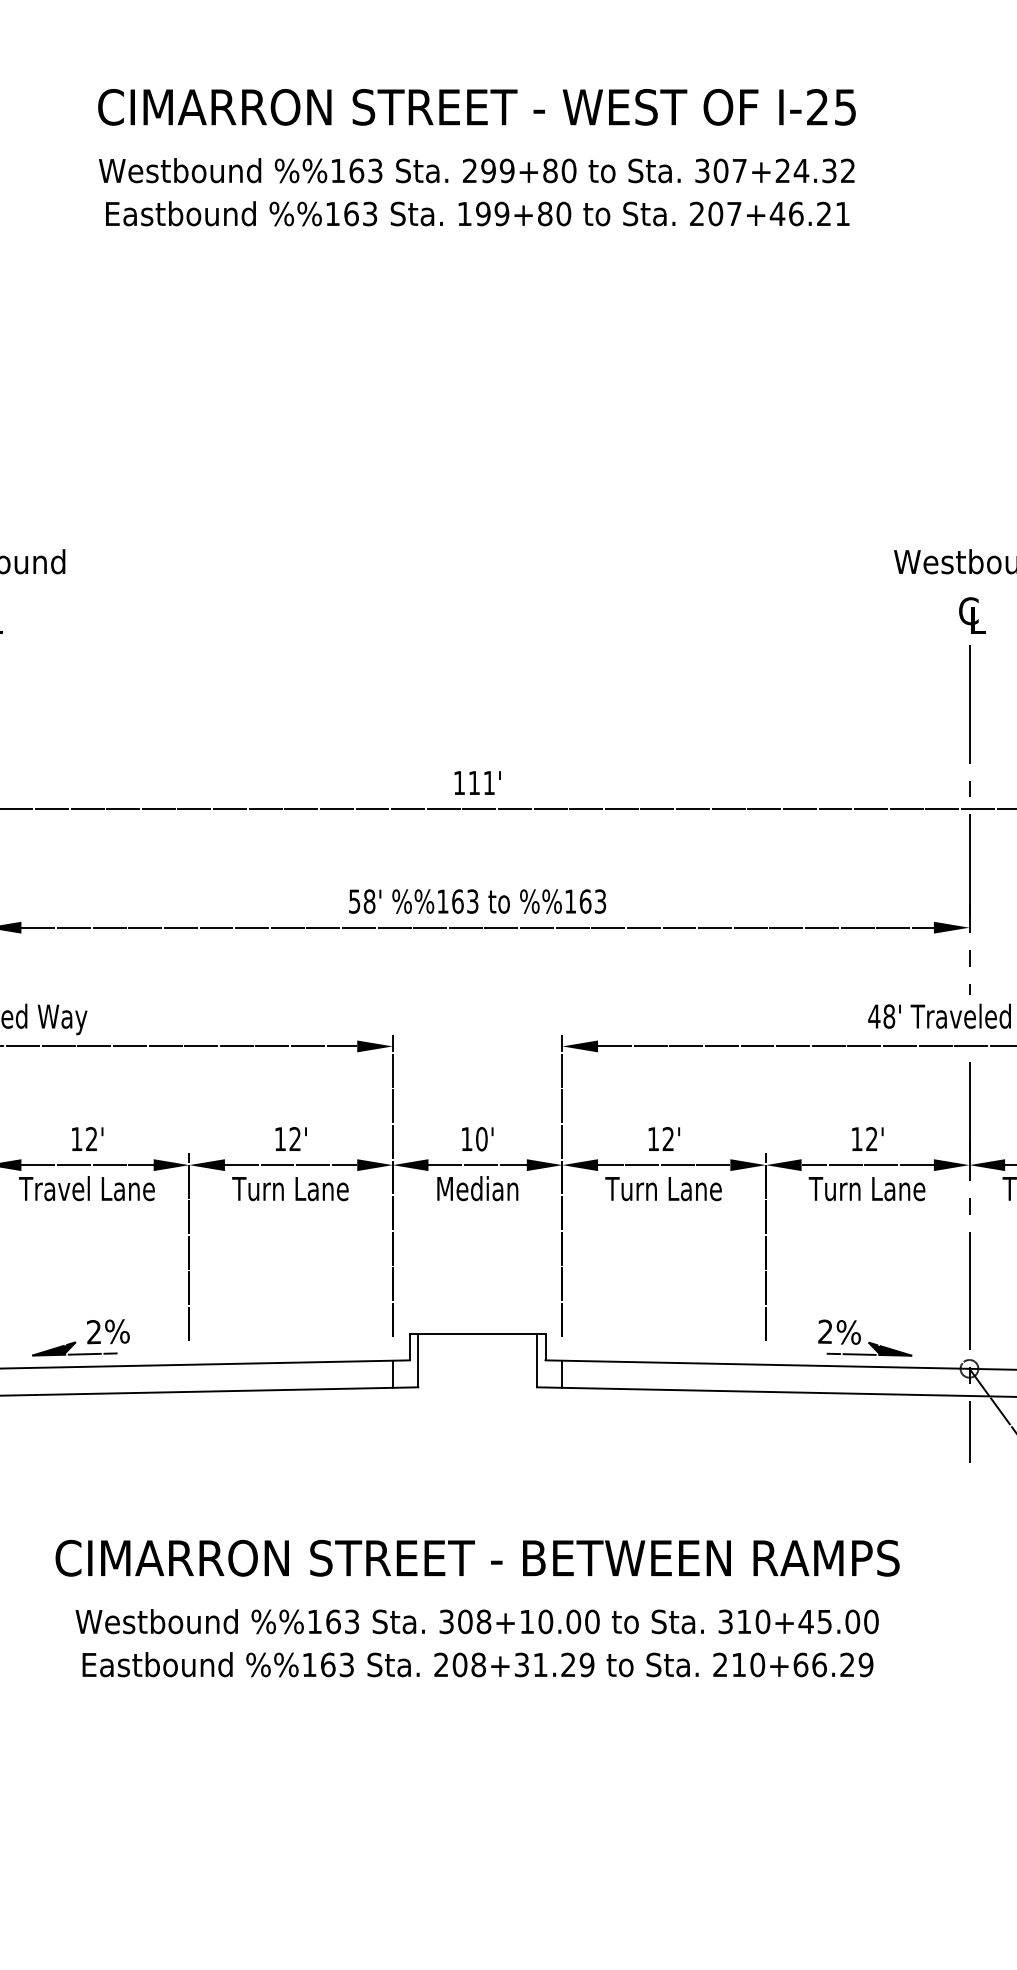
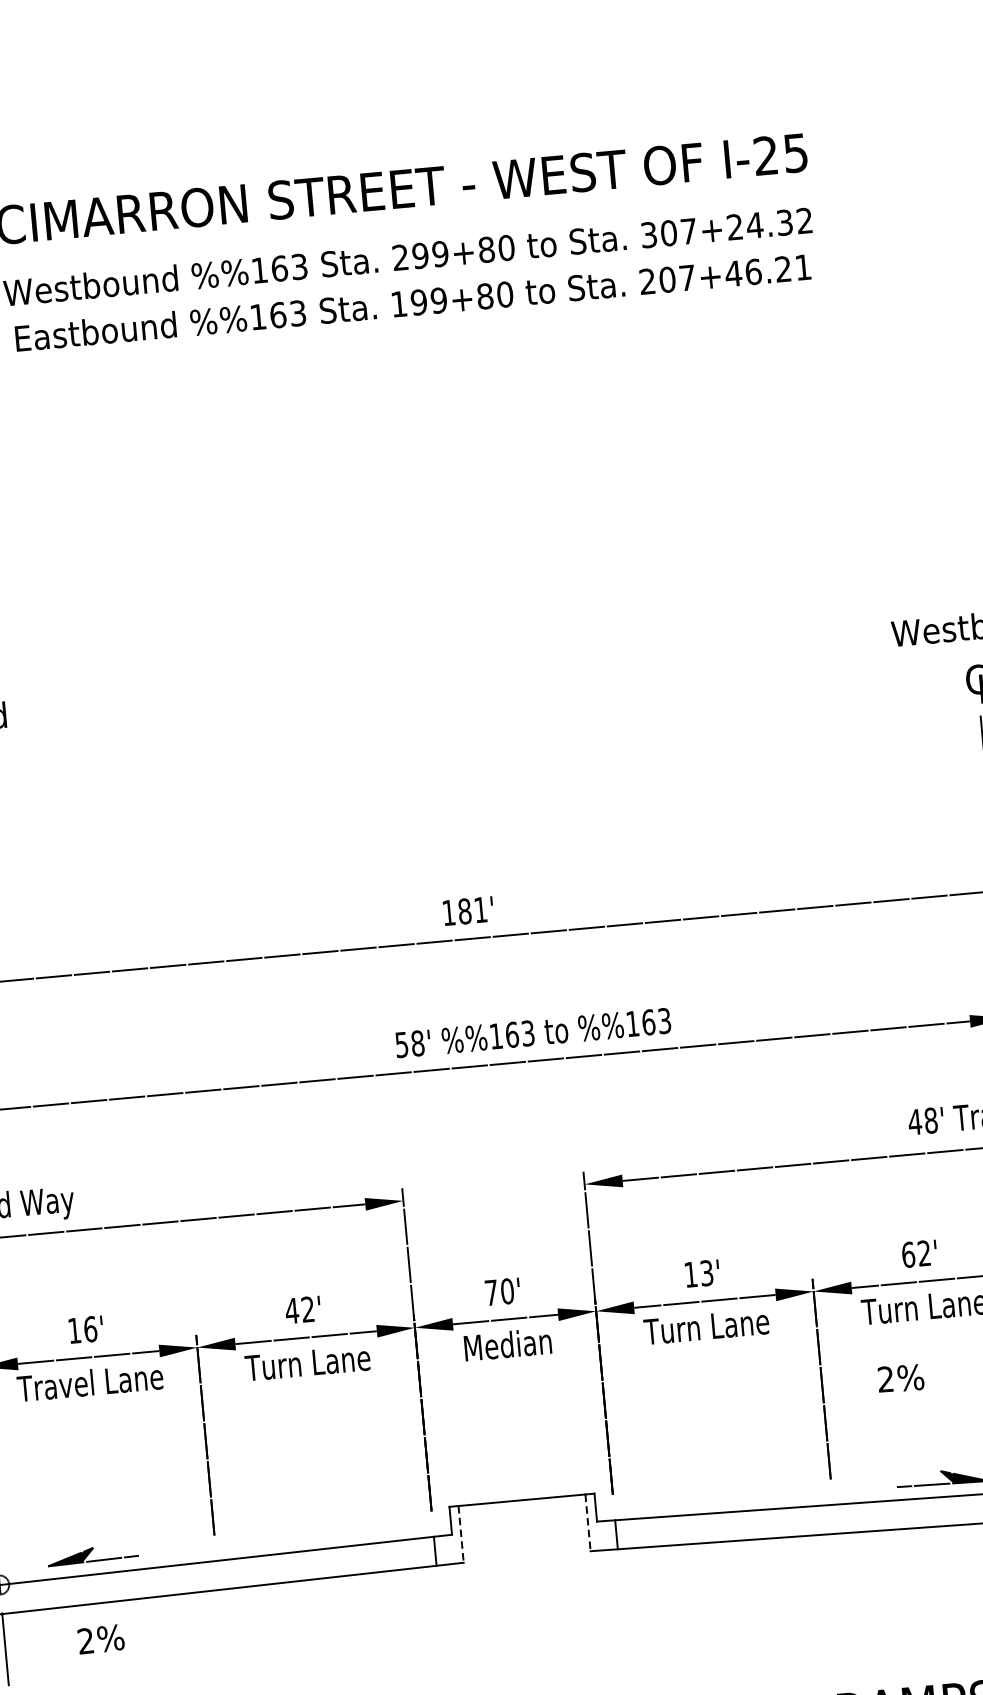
text: (474, 782) -> (464, 910), 111' -> 181'
text: (477, 901) -> (533, 1032), moved
text: (280, 1138) -> (292, 1310), 12' -> 42'
text: (466, 1138) -> (491, 1292), 10' -> 70'
text: (91, 1139) -> (90, 1329), 12' -> 16'
text: (667, 1139) -> (705, 1273), 12' -> 13'
text: (856, 1139) -> (907, 1255), 12' -> 62'
text: (108, 1331) -> (101, 1639), moved
text: (839, 1331) -> (900, 1377), moved
line: (418, 1360) -> (461, 1534), solid -> dashed
line: (537, 1360) -> (588, 1522), solid -> dashed

